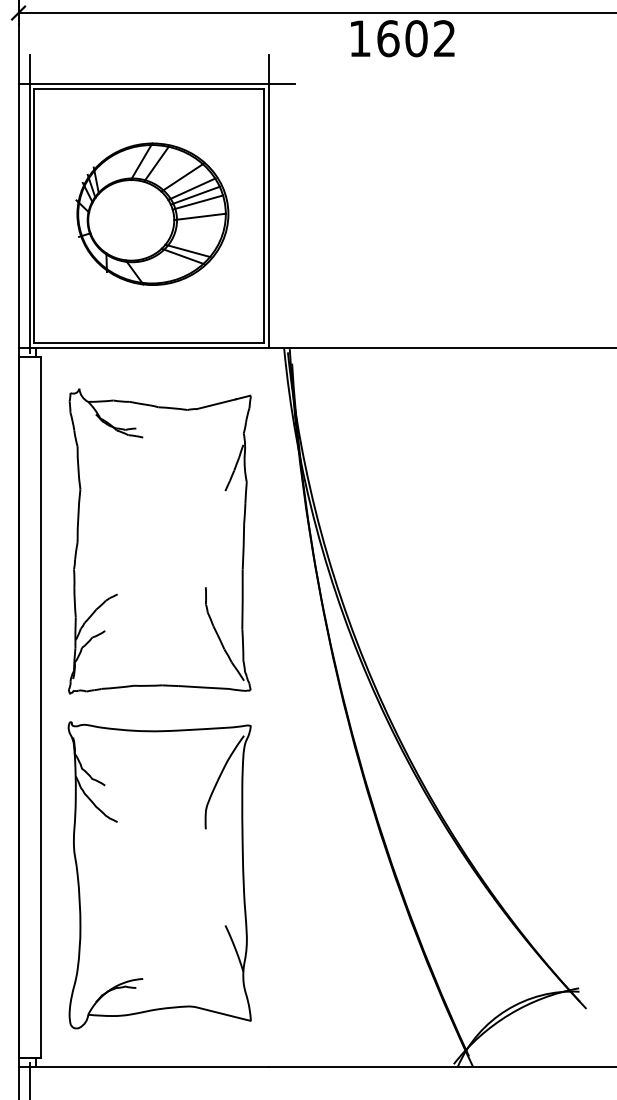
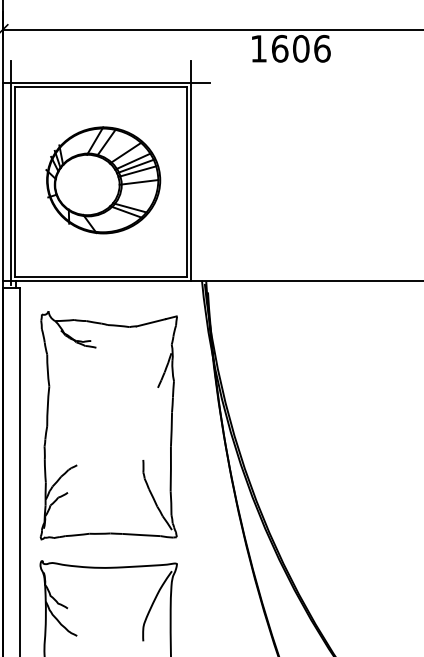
text: (444, 38) -> (322, 48), 1602 -> 1606

